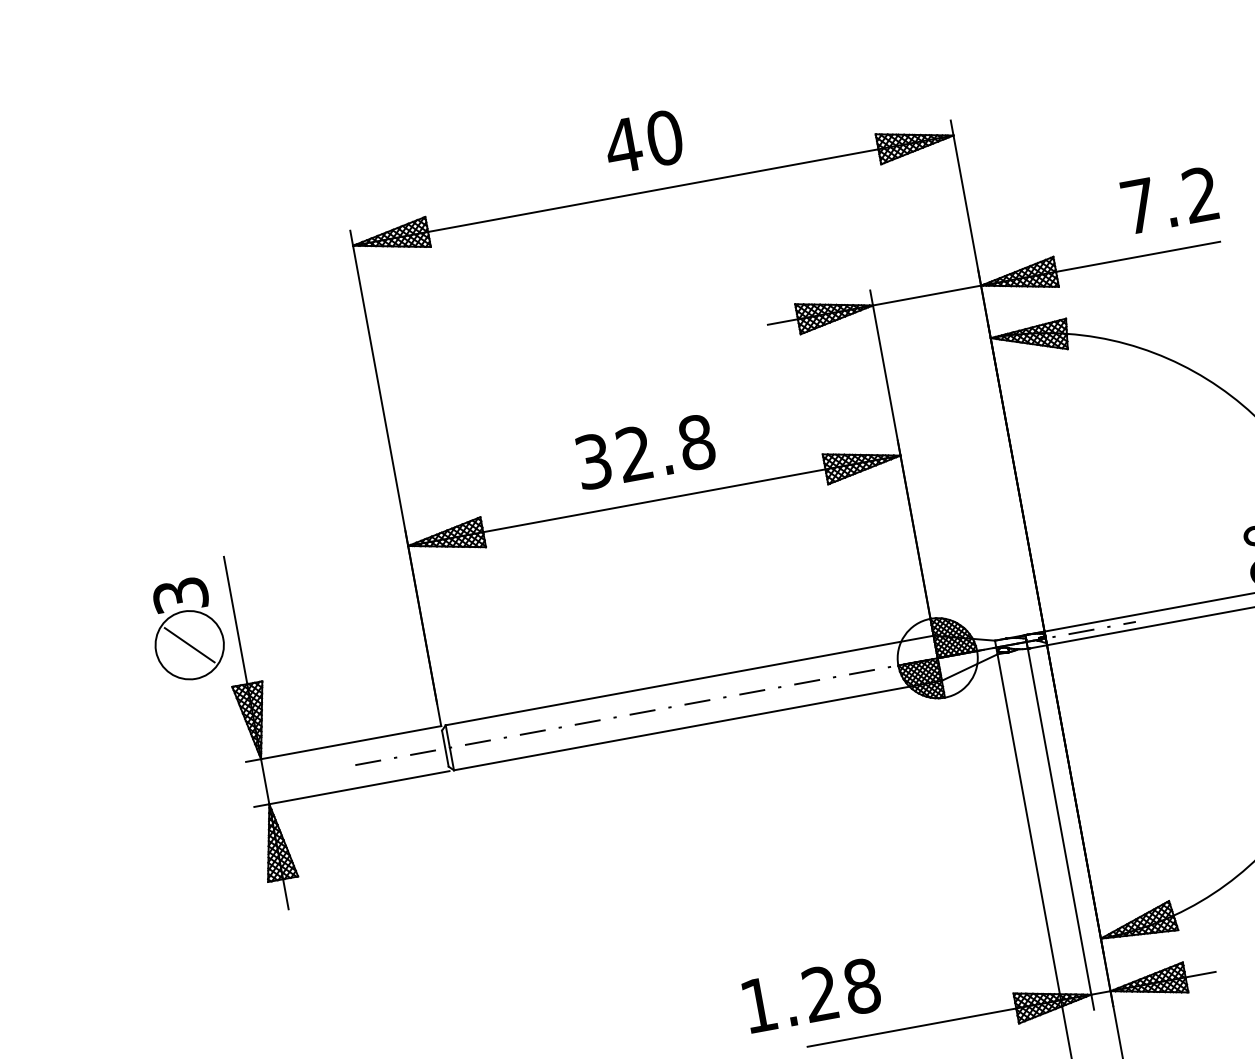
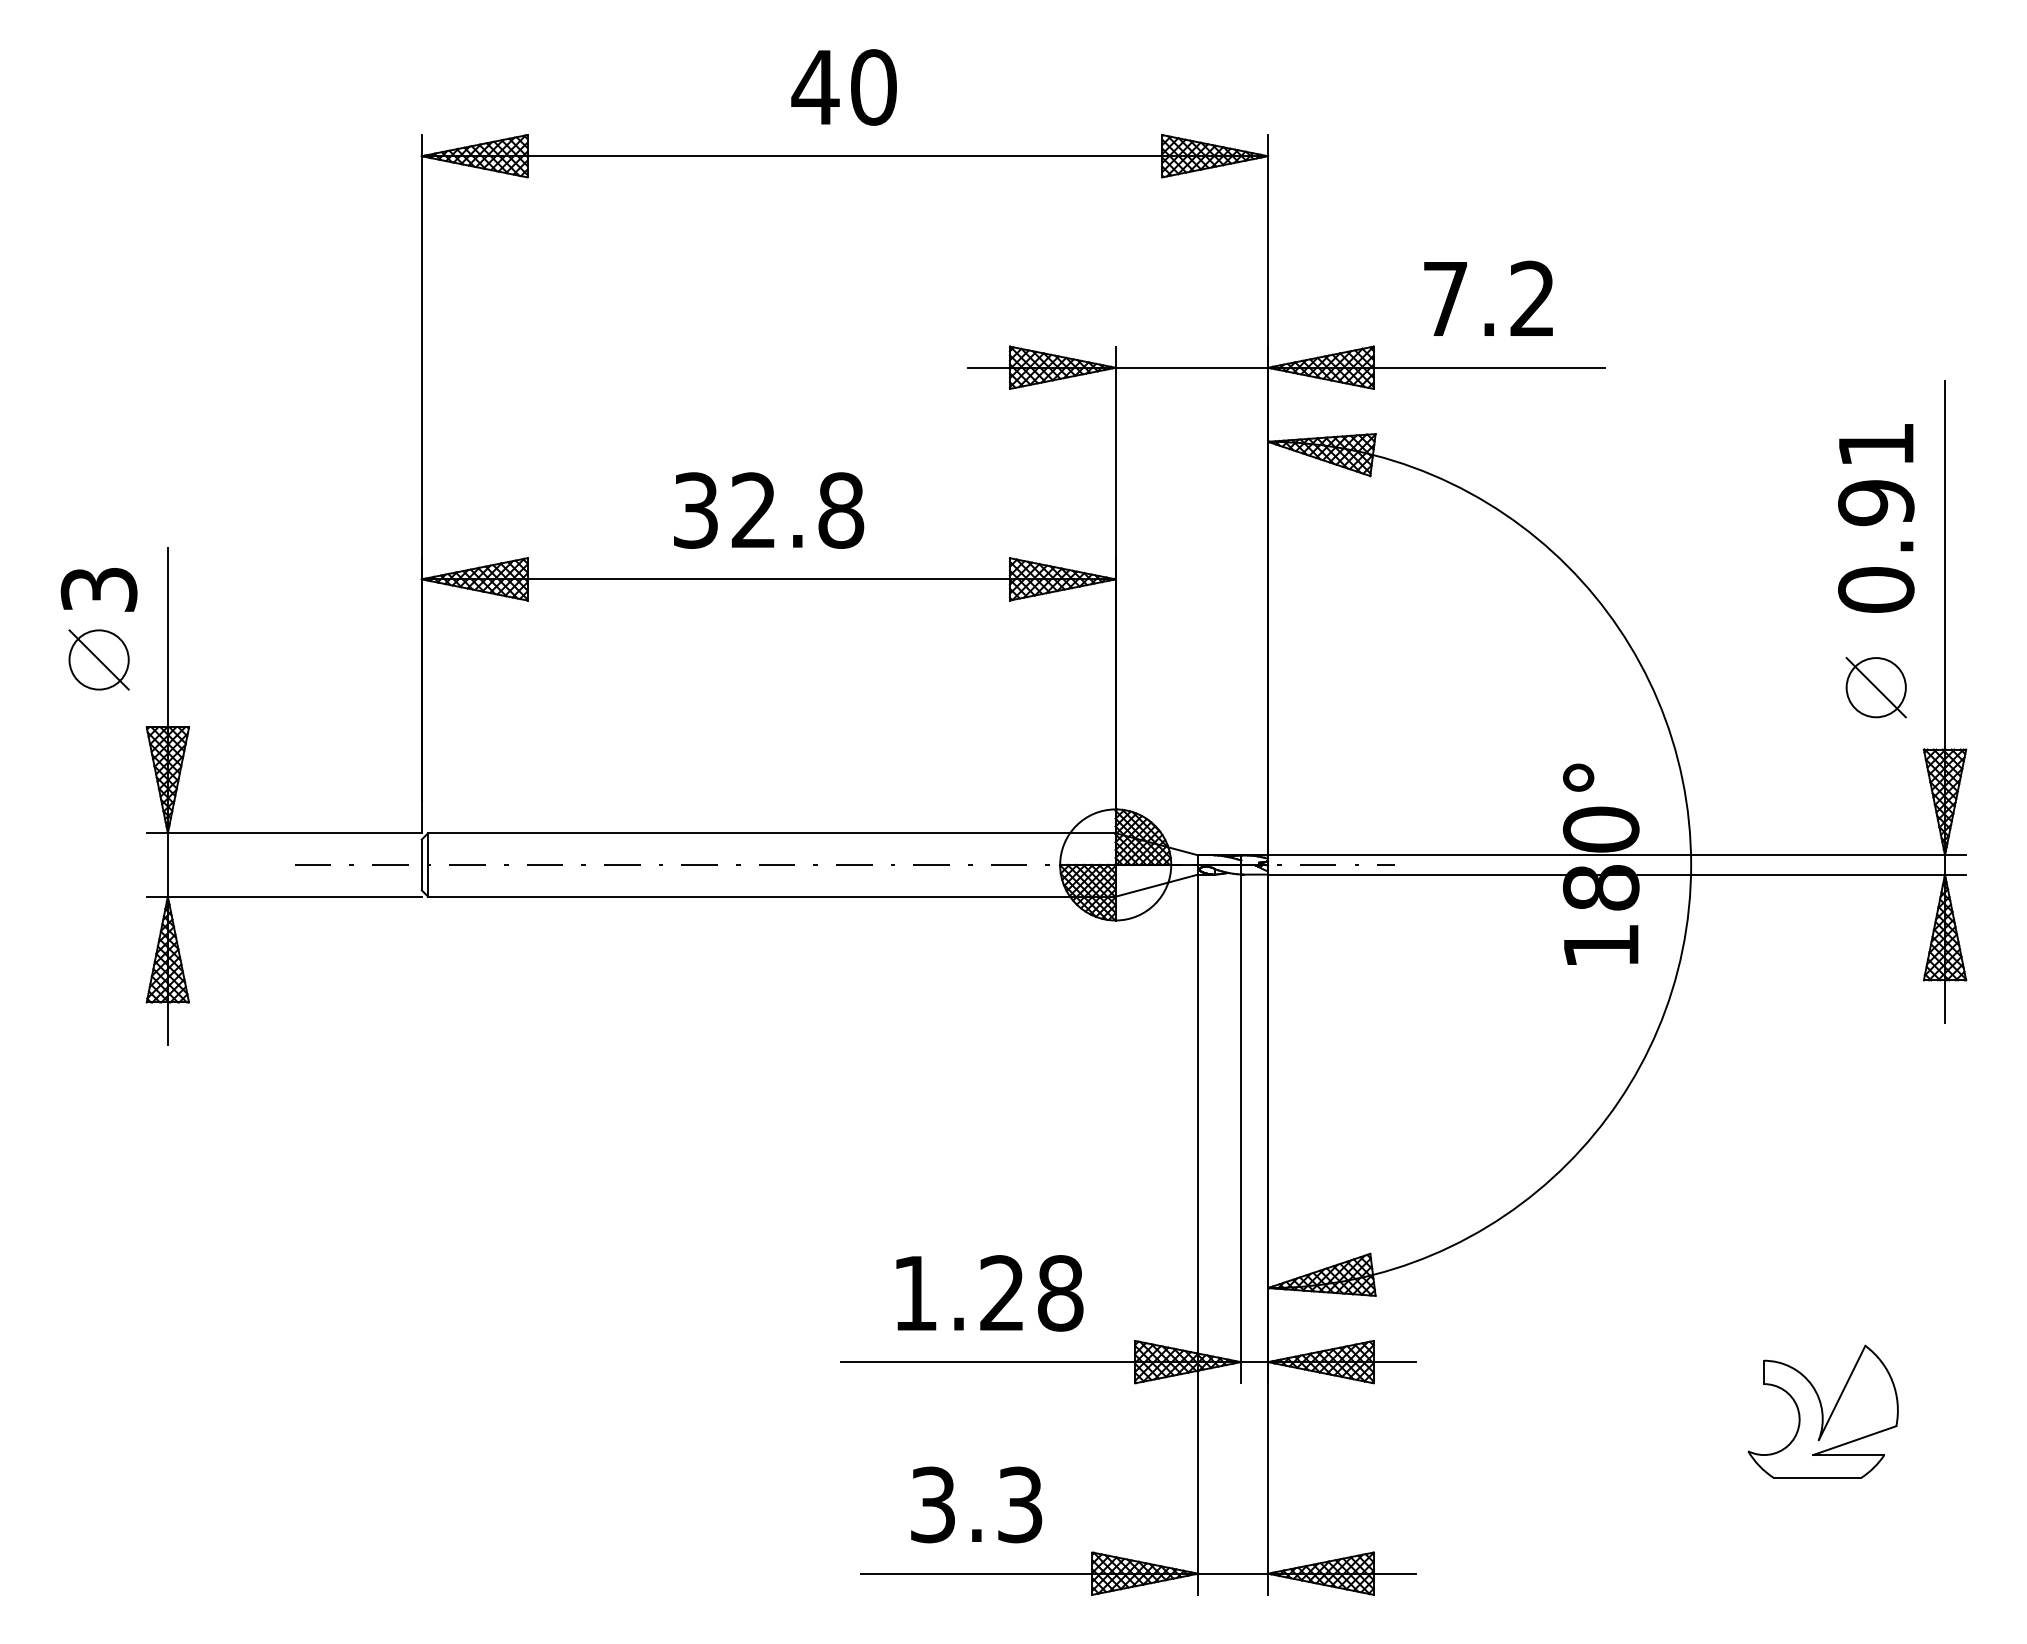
text: (1169, 199) -> (1488, 297), moved
circle: (189, 644) -> (98, 659), size x0.62
text: (811, 995) -> (989, 1293), moved

